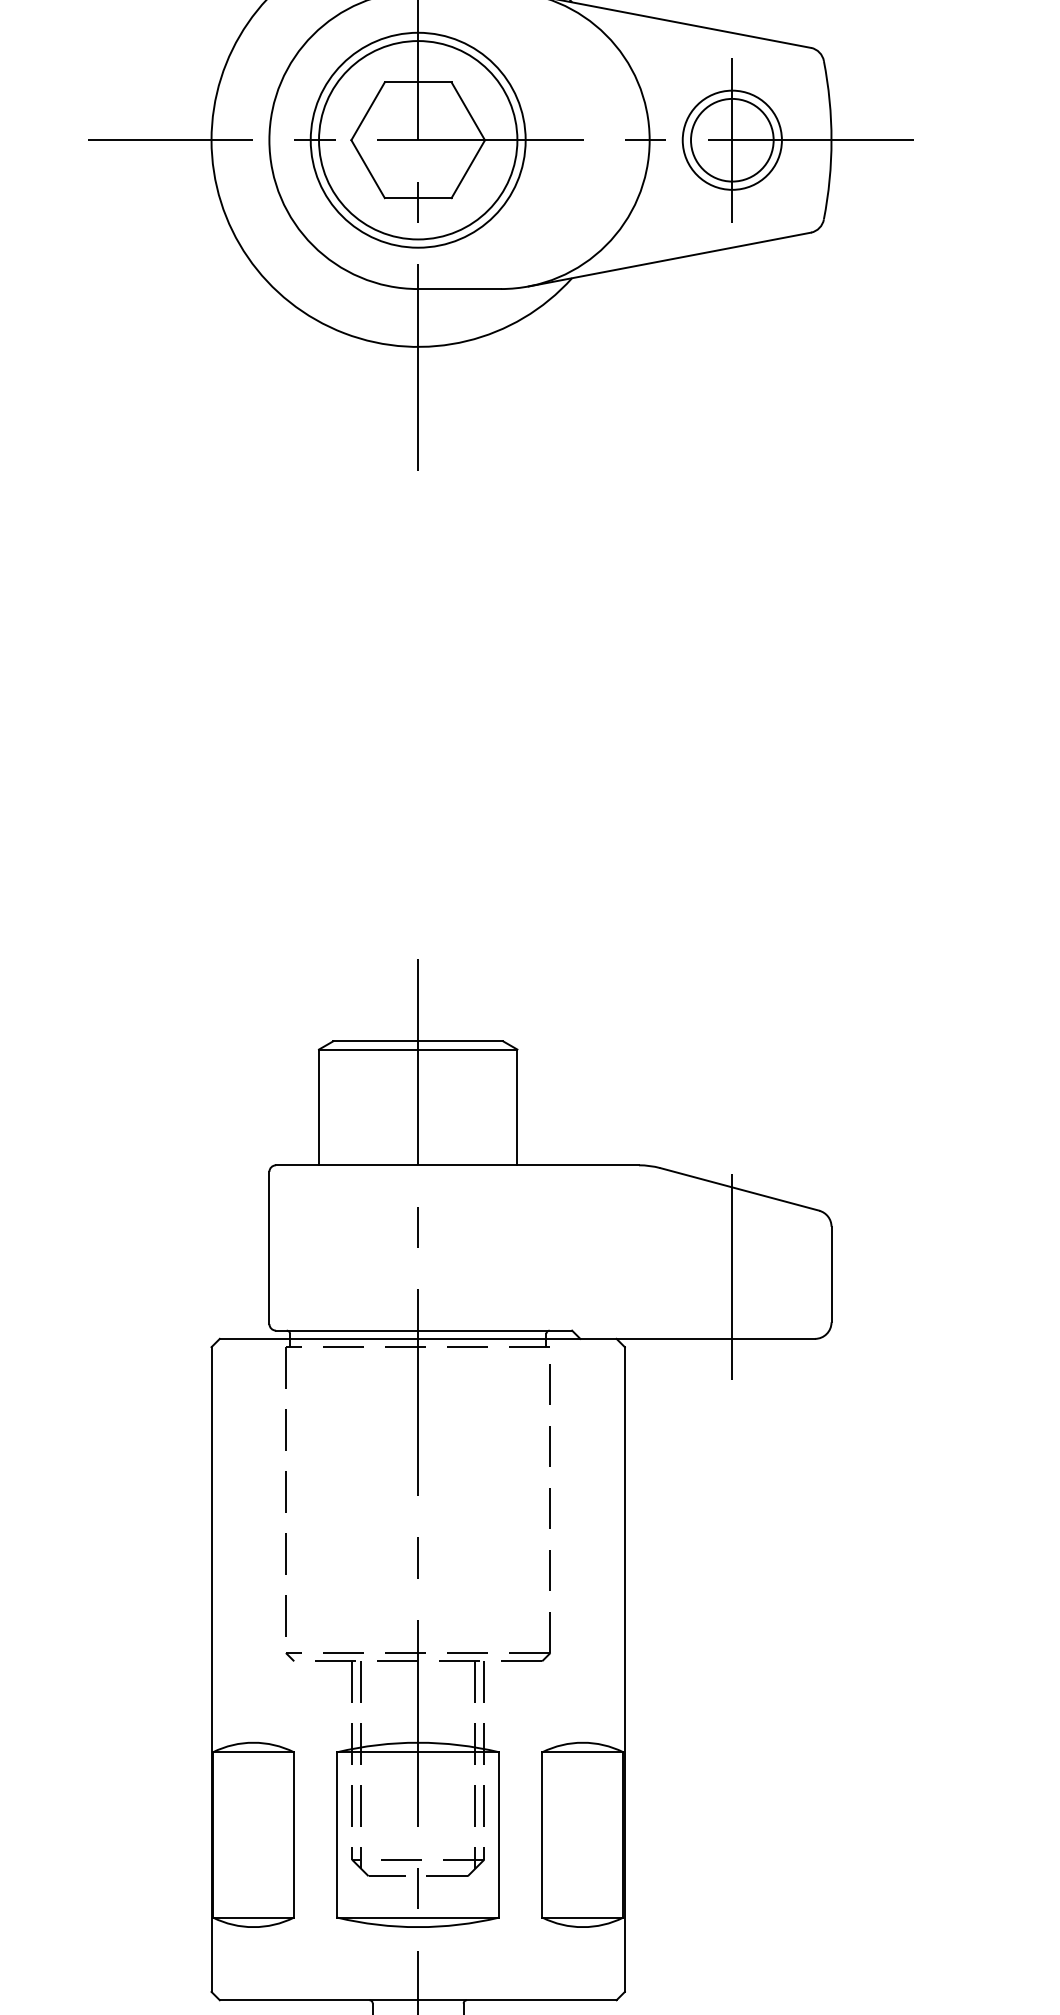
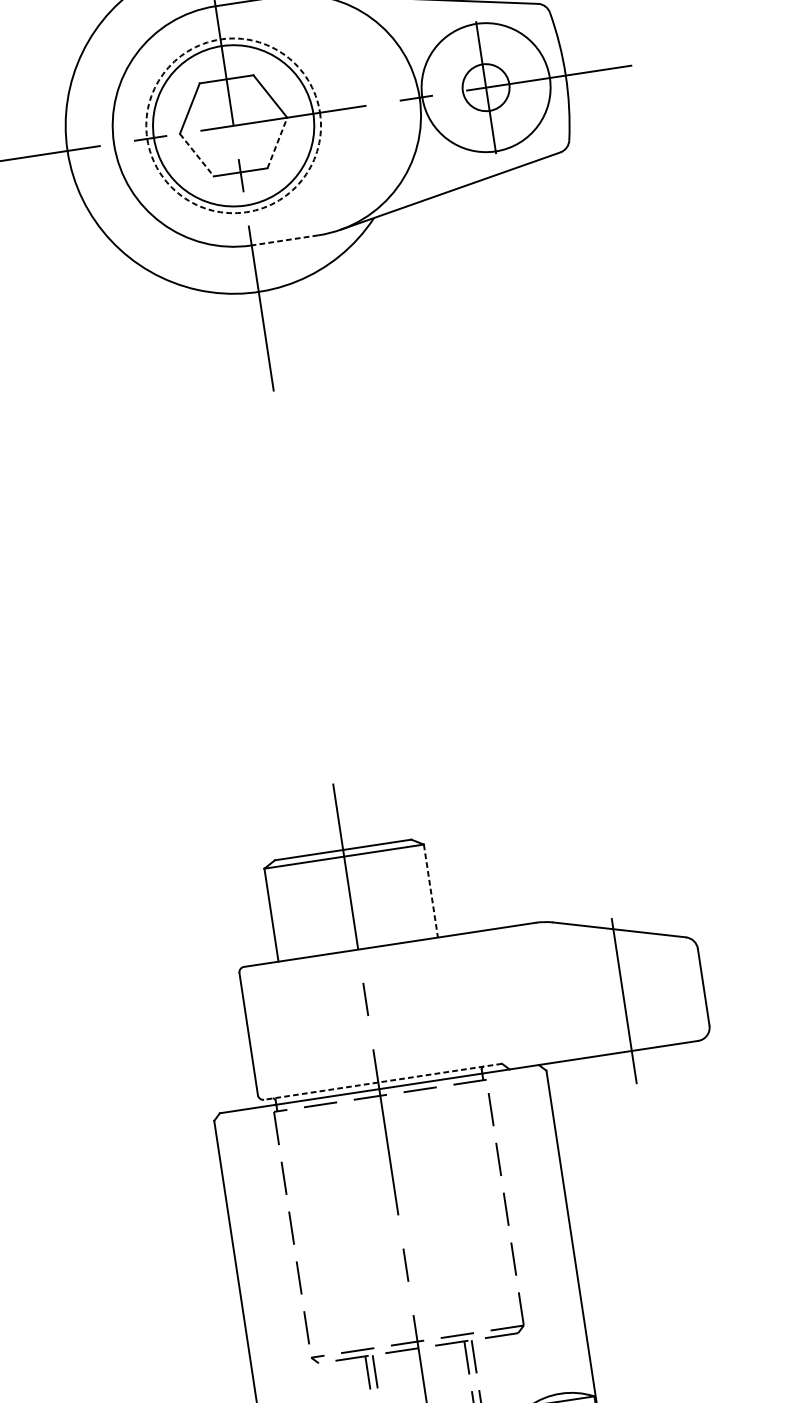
circle: (417, 139) -> (232, 125), solid -> dashed
circle: (731, 139) -> (485, 87), size x1.6
circle: (732, 139) -> (486, 87), size x0.7
line: (468, 168) -> (277, 142), solid -> dashed
line: (368, 169) -> (197, 155), solid -> dashed
line: (459, 289) -> (284, 240), solid -> dashed
line: (517, 1107) -> (431, 891), solid -> dashed
line: (423, 1330) -> (382, 1081), solid -> dashed

